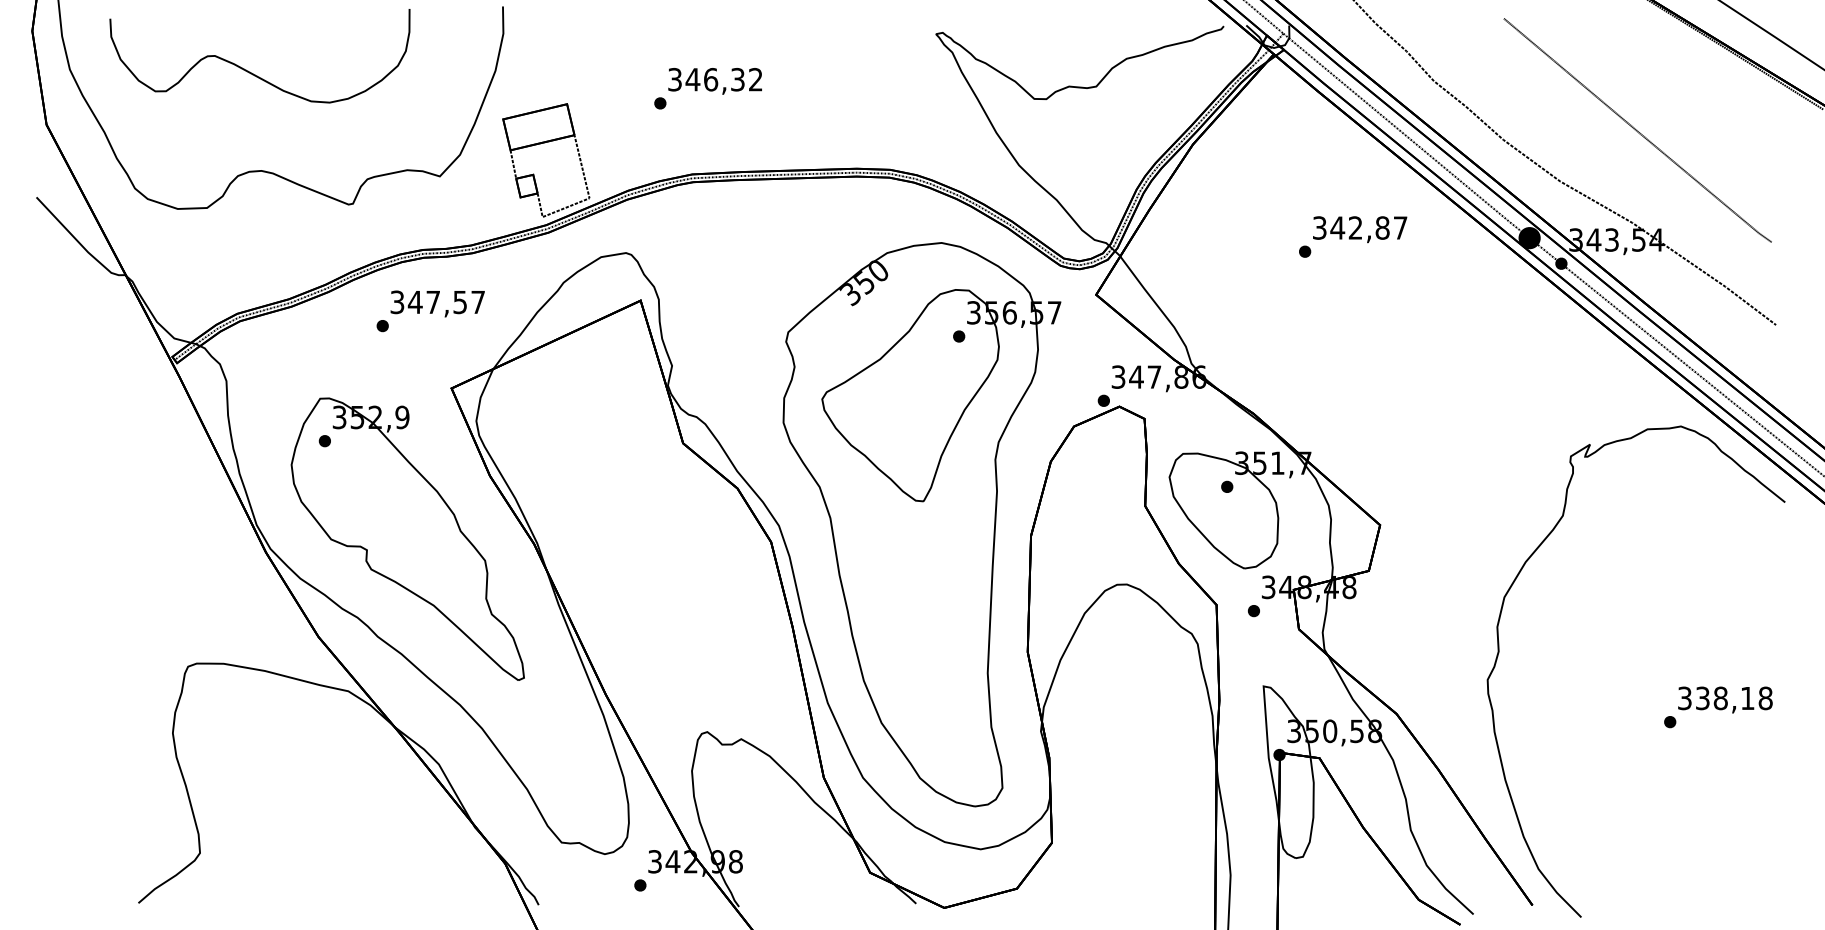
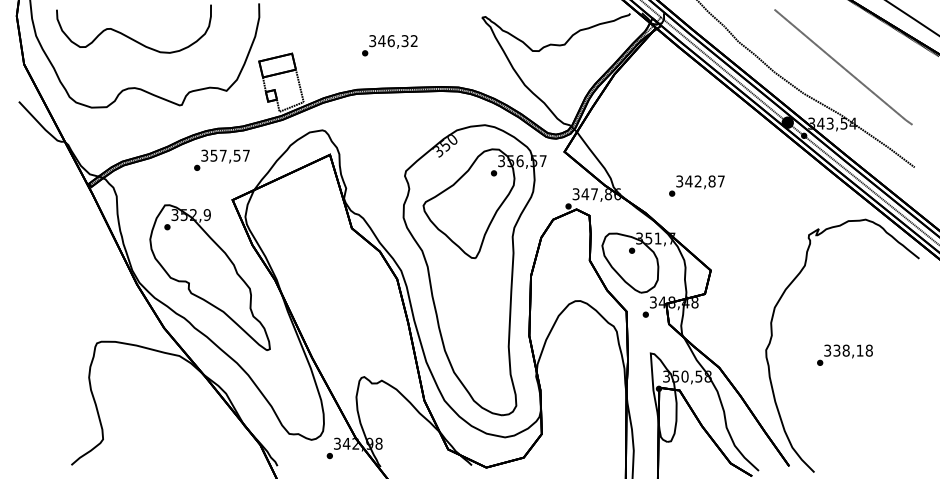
text: (707, 88) -> (389, 45), moved
text: (1352, 235) -> (696, 185), moved
text: (414, 301) -> (213, 155), 347,57 -> 357,57
text: (1717, 705) -> (844, 354), moved

